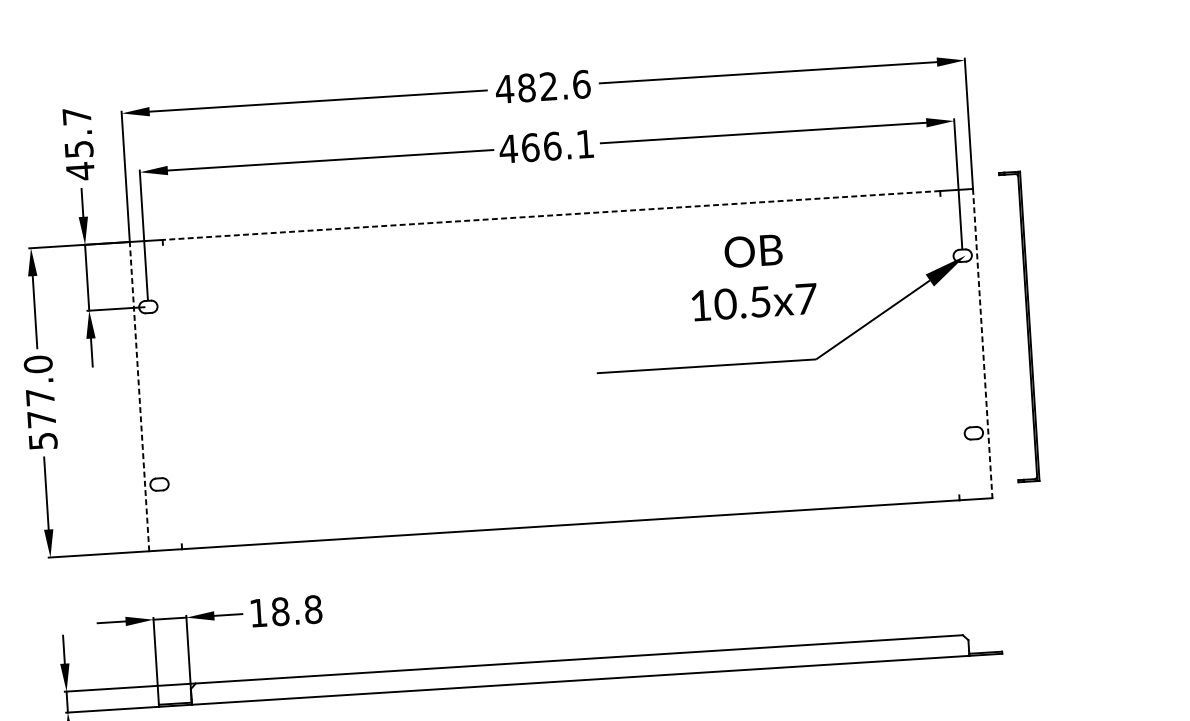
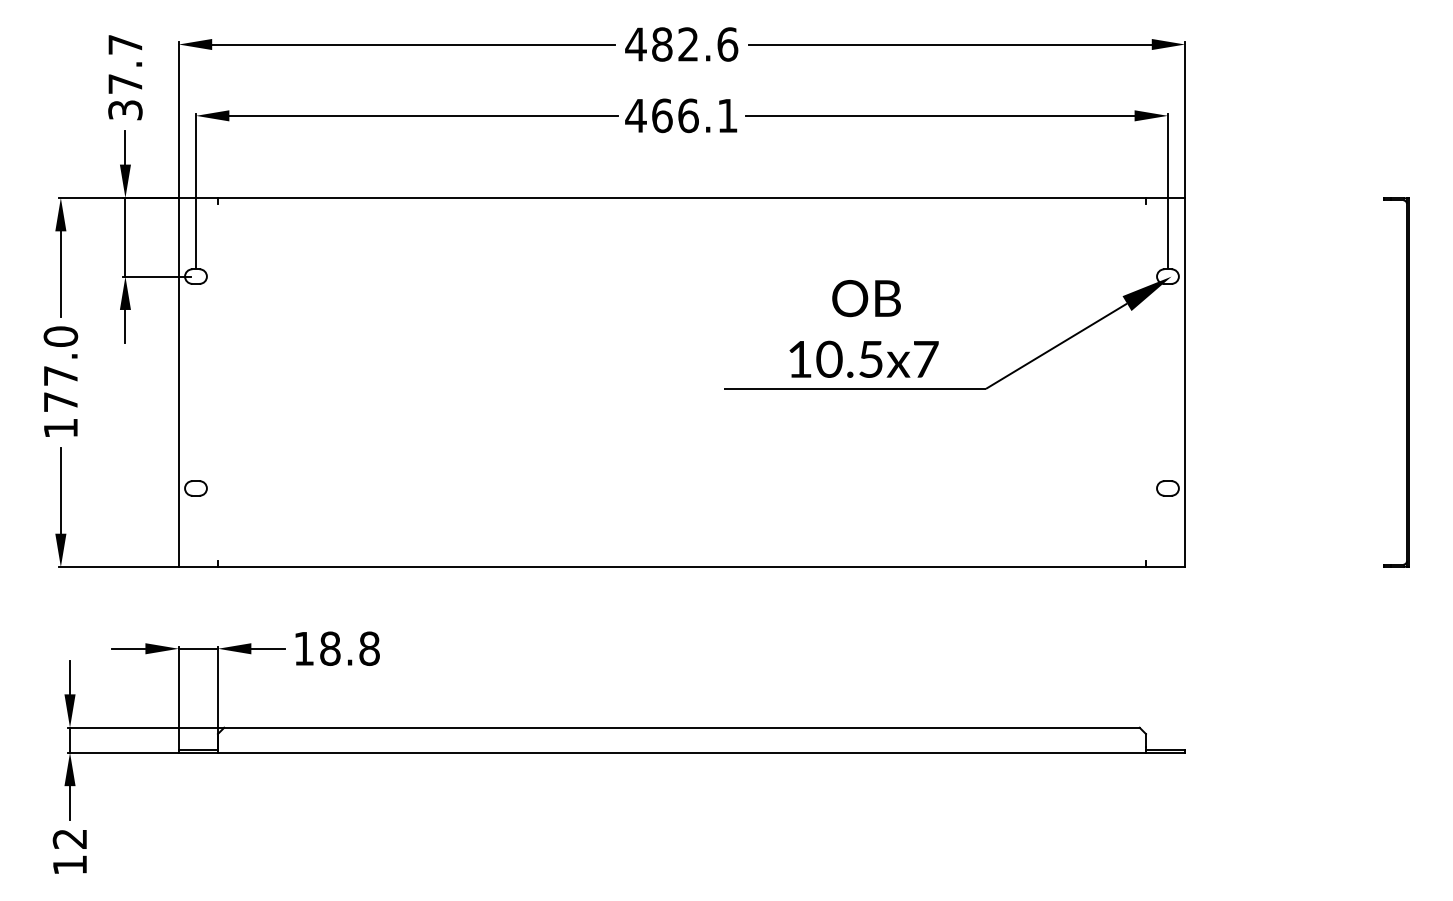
text: (79, 160) -> (125, 97), 45.7 -> 37.7
line: (550, 215) -> (681, 197), dashed -> solid
text: (752, 276) -> (863, 328), moved
part: (1027, 326) -> (1406, 382), moved
line: (982, 343) -> (1185, 382), dashed -> solid
line: (139, 396) -> (178, 382), dashed -> solid
text: (43, 441) -> (61, 428), 577.0 -> 177.0

